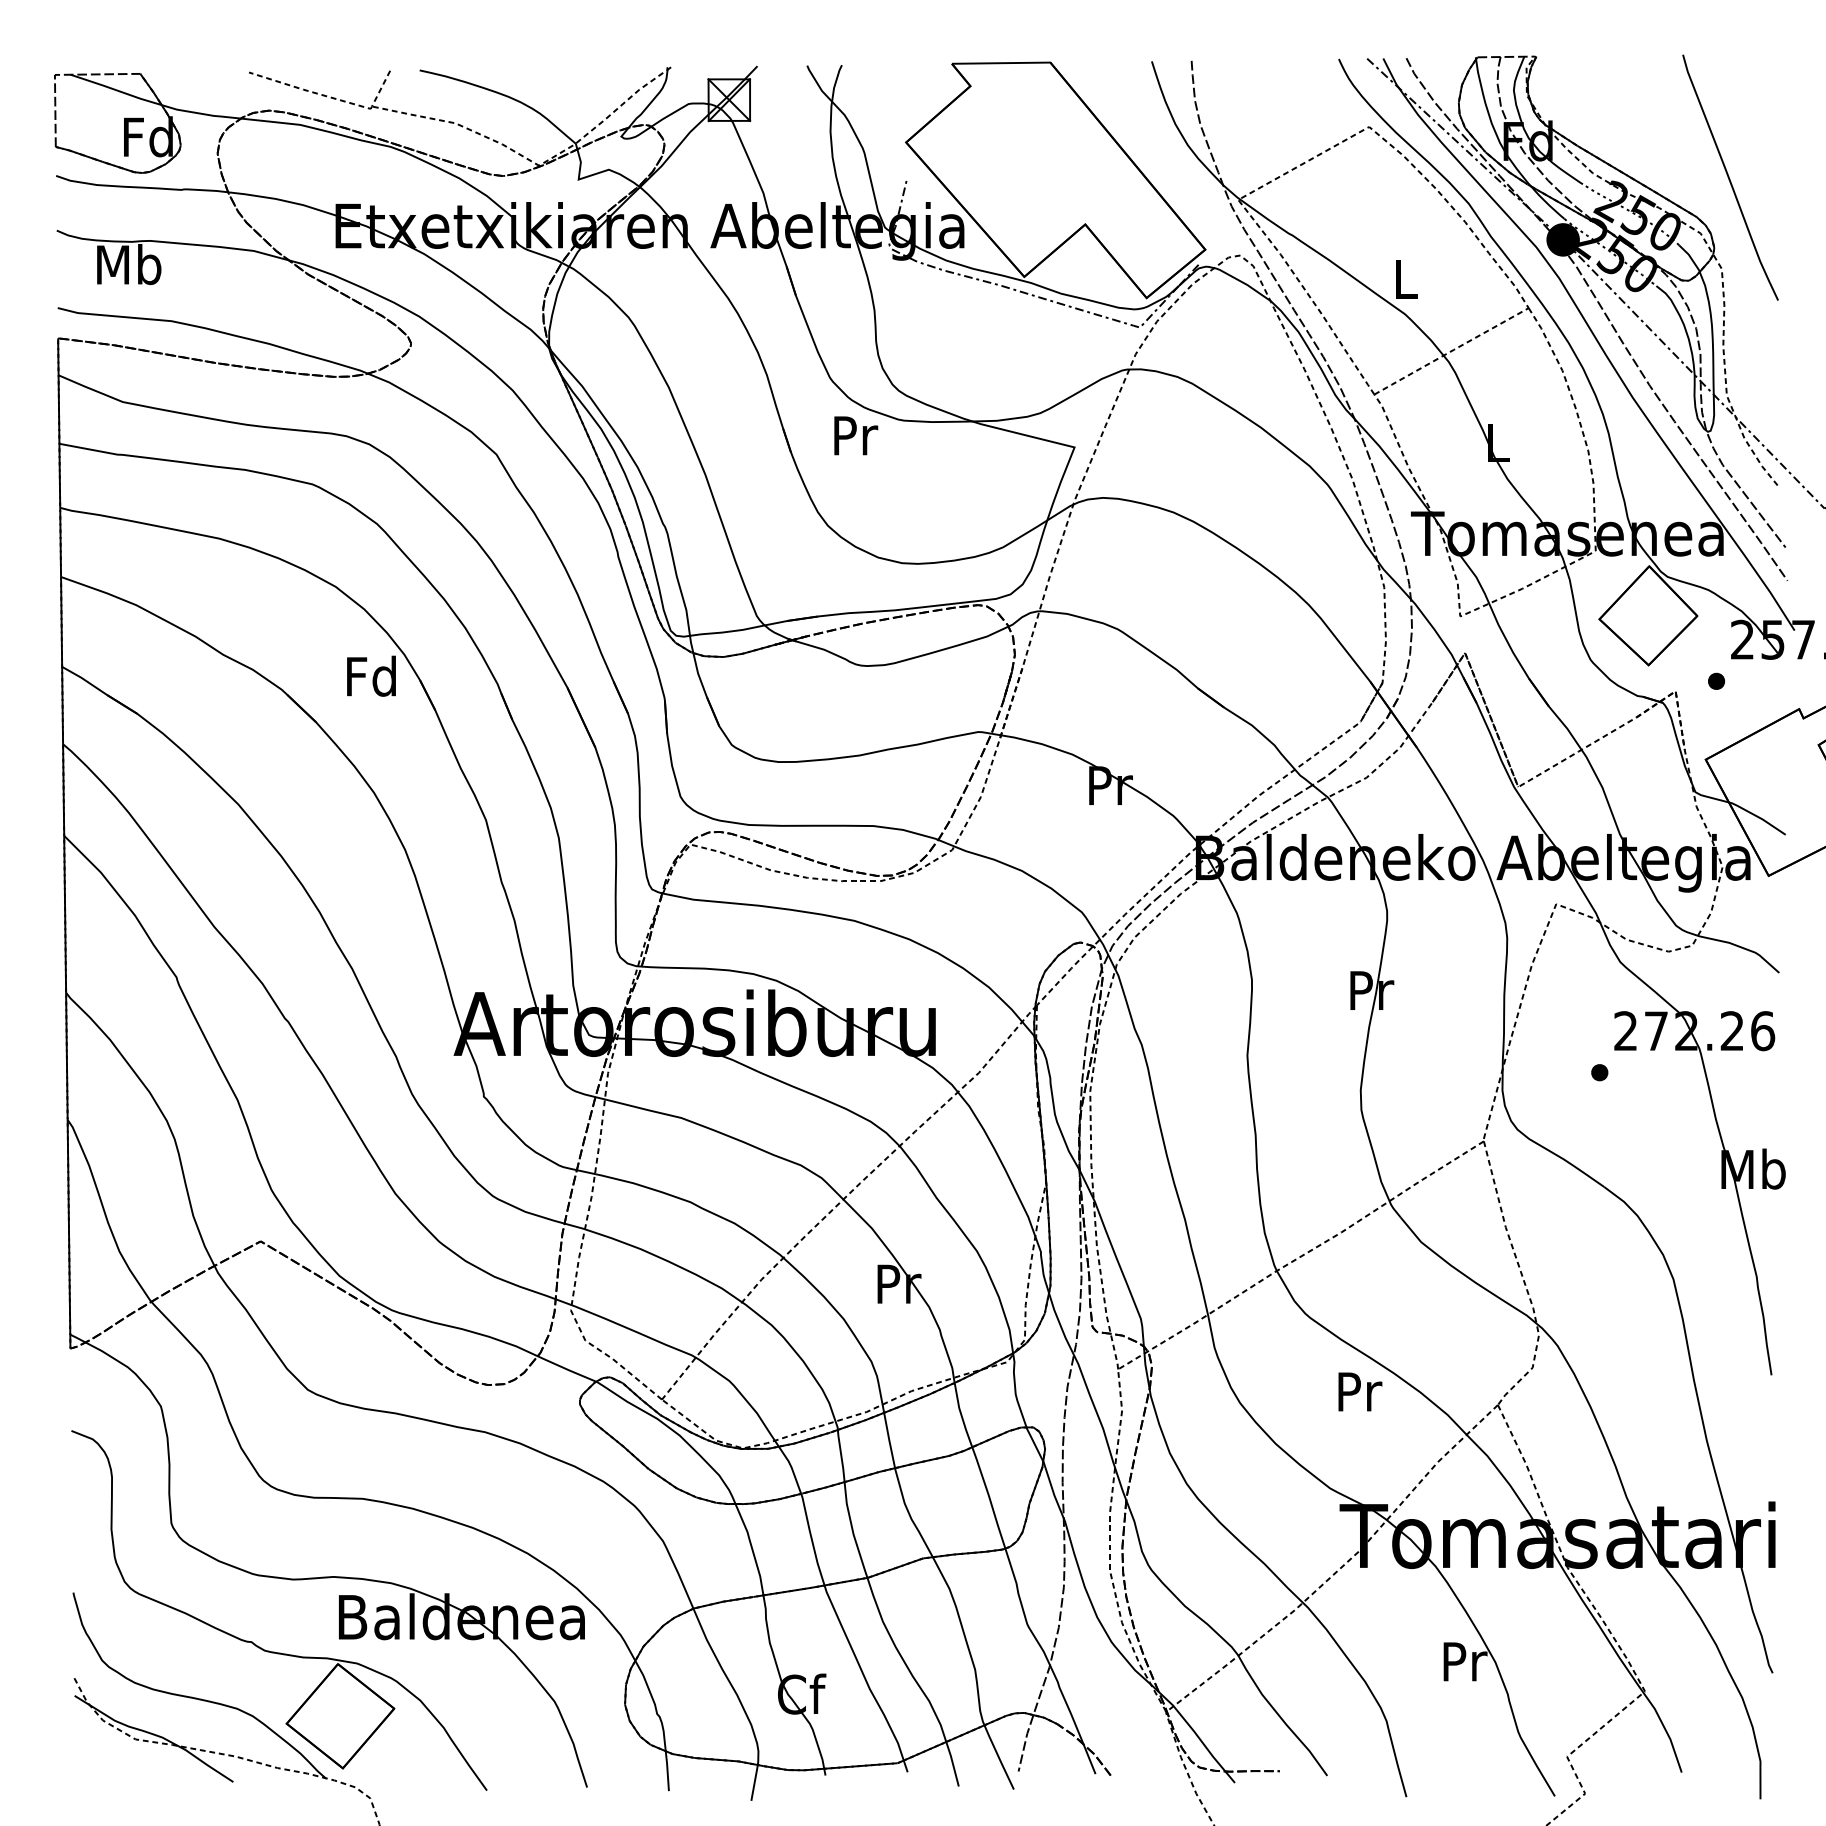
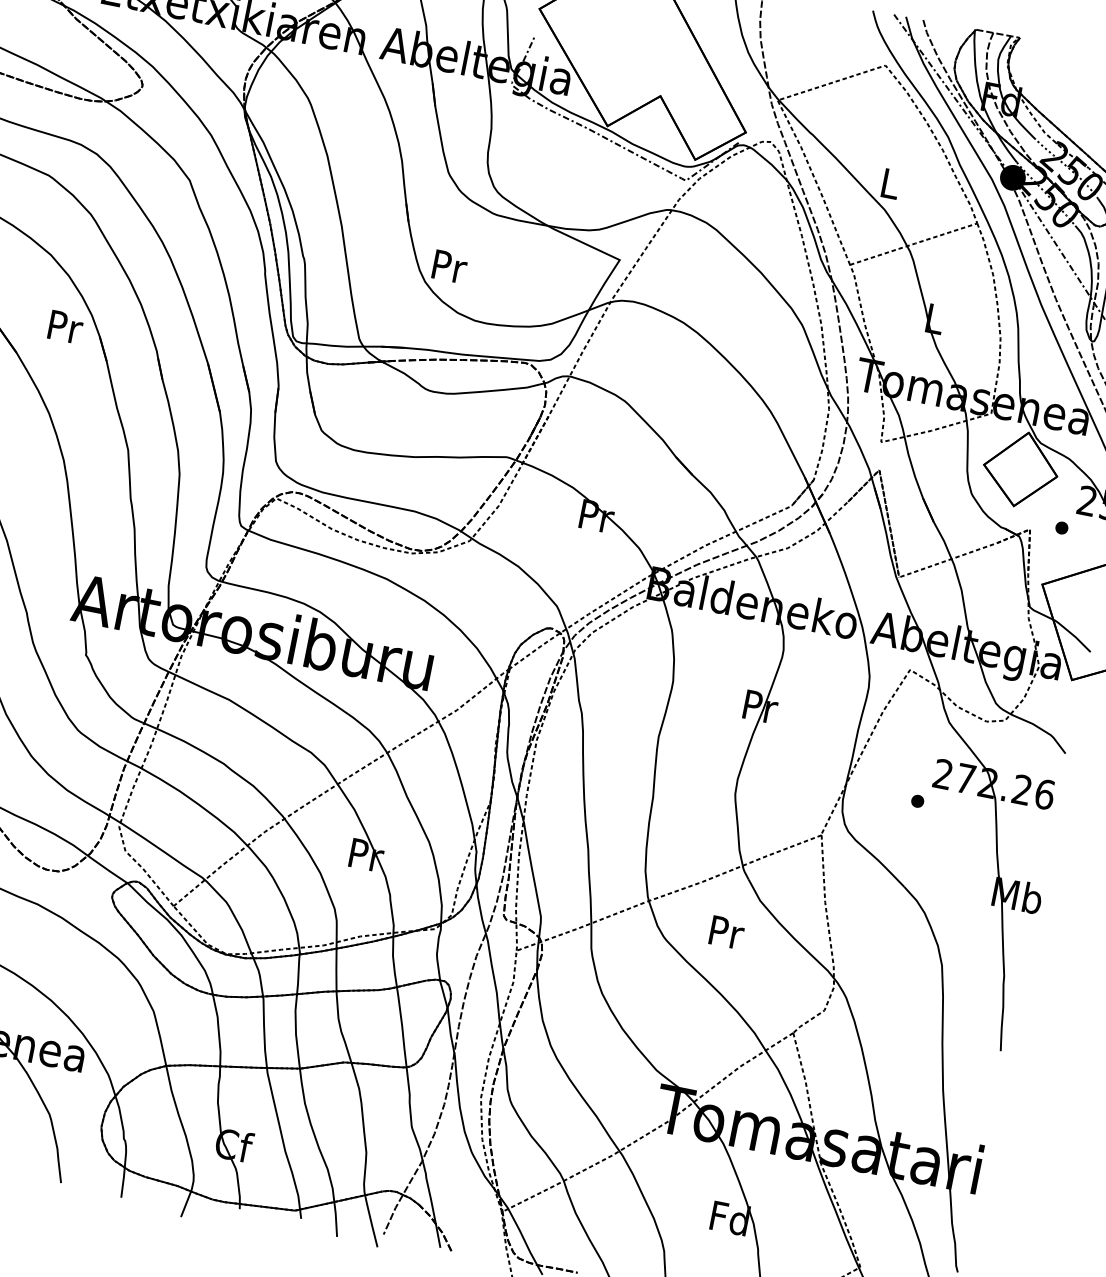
text: (856, 435) -> (450, 266), moved
text: (371, 675) -> (64, 326), Fd -> Pr
text: (1360, 1391) -> (727, 932), moved
text: (1463, 1660) -> (730, 1217), Pr -> Fd

